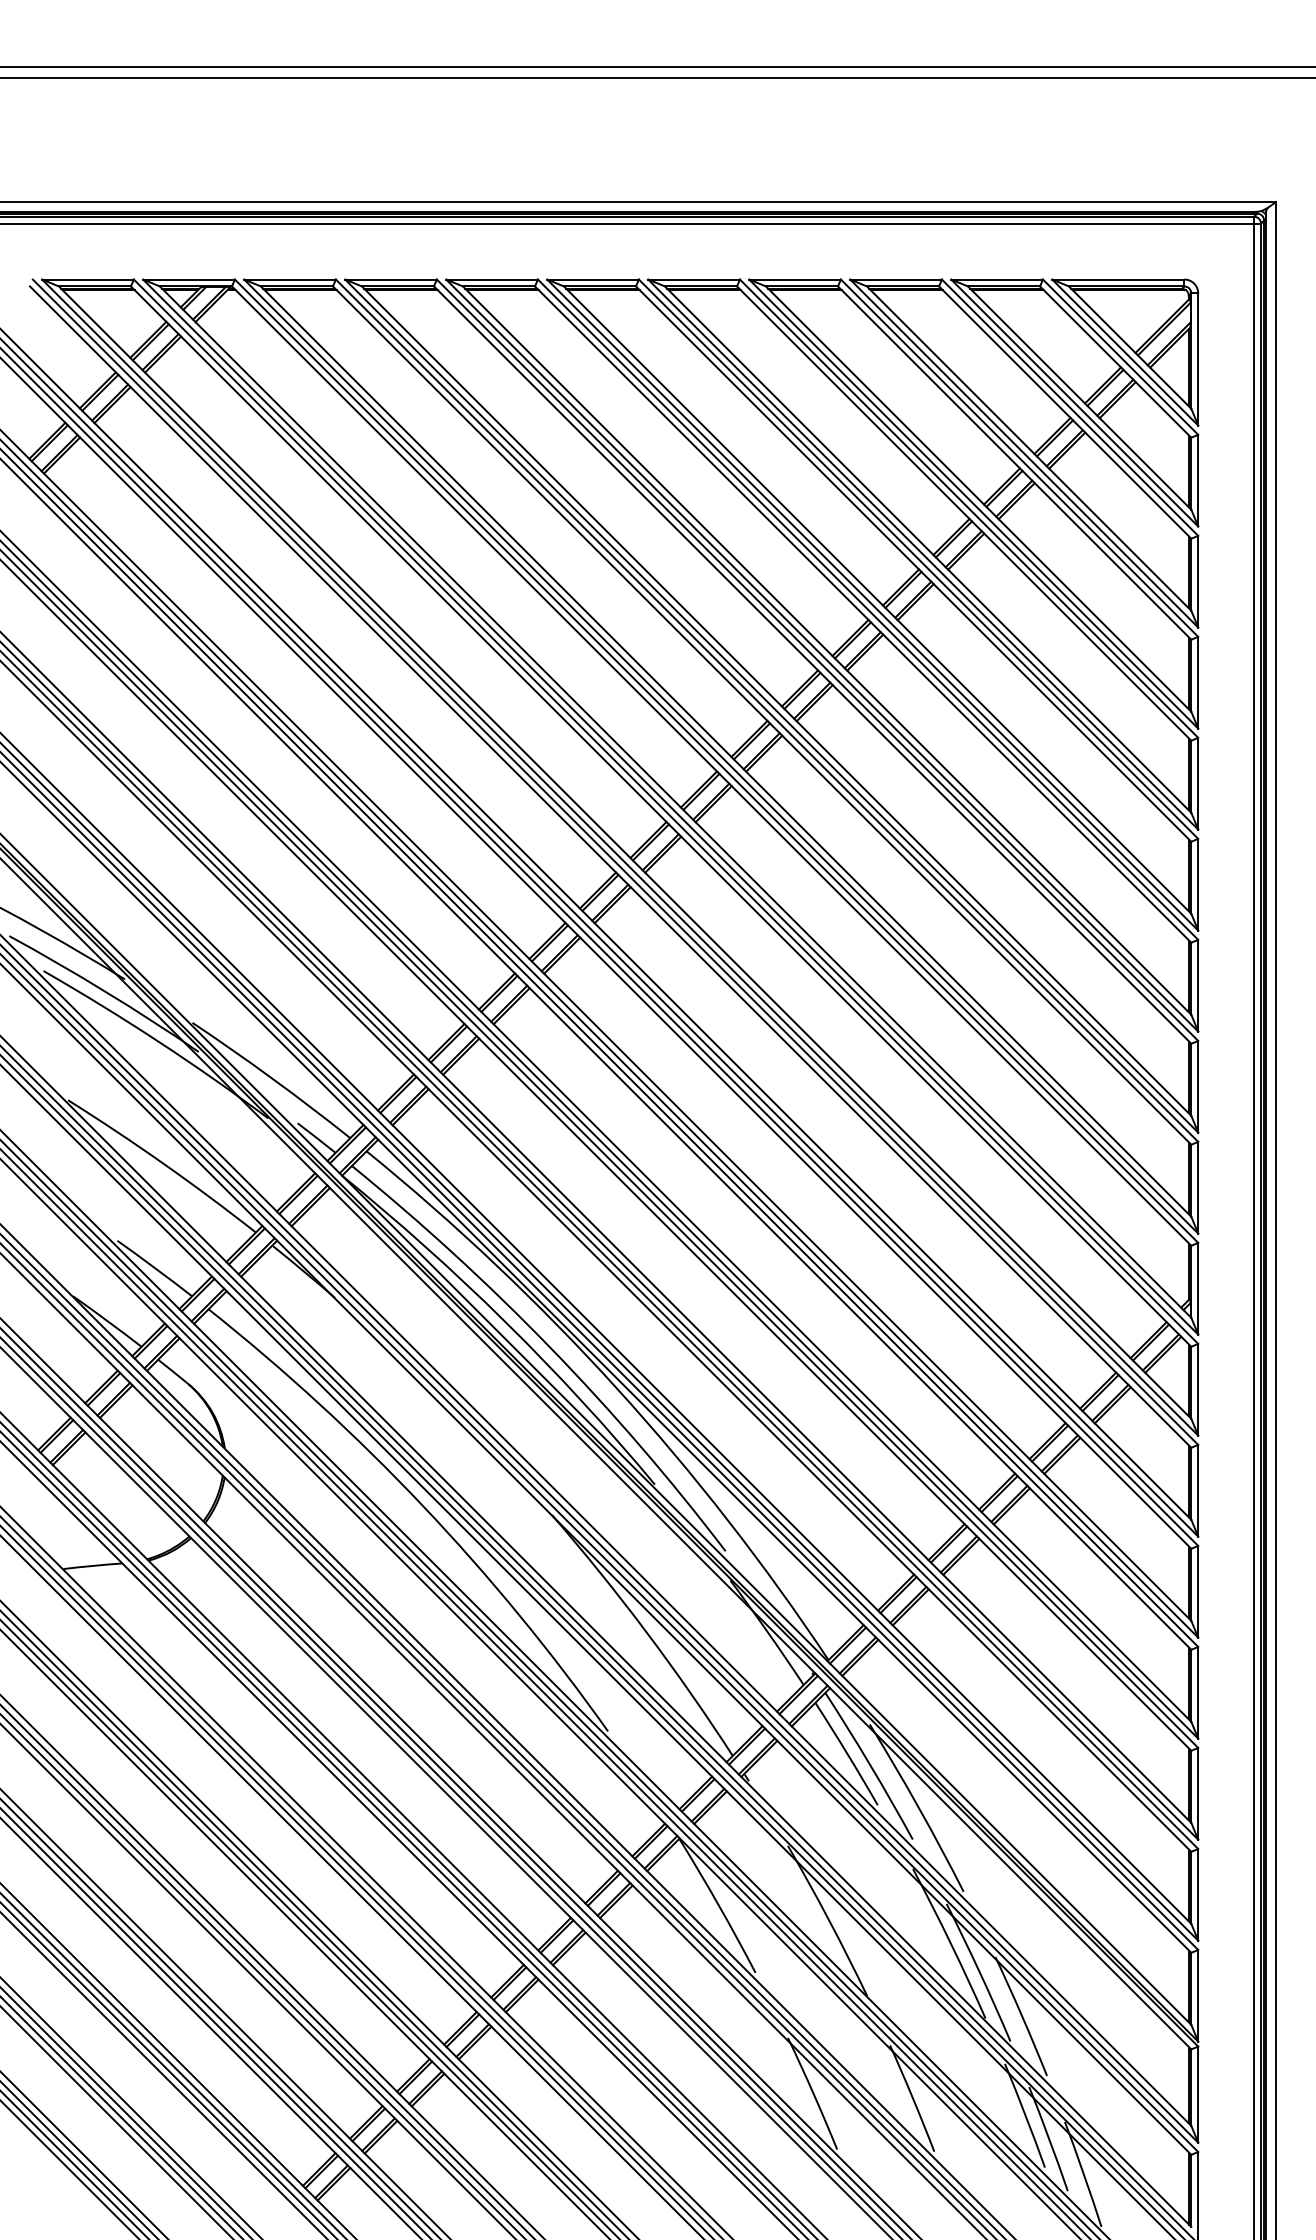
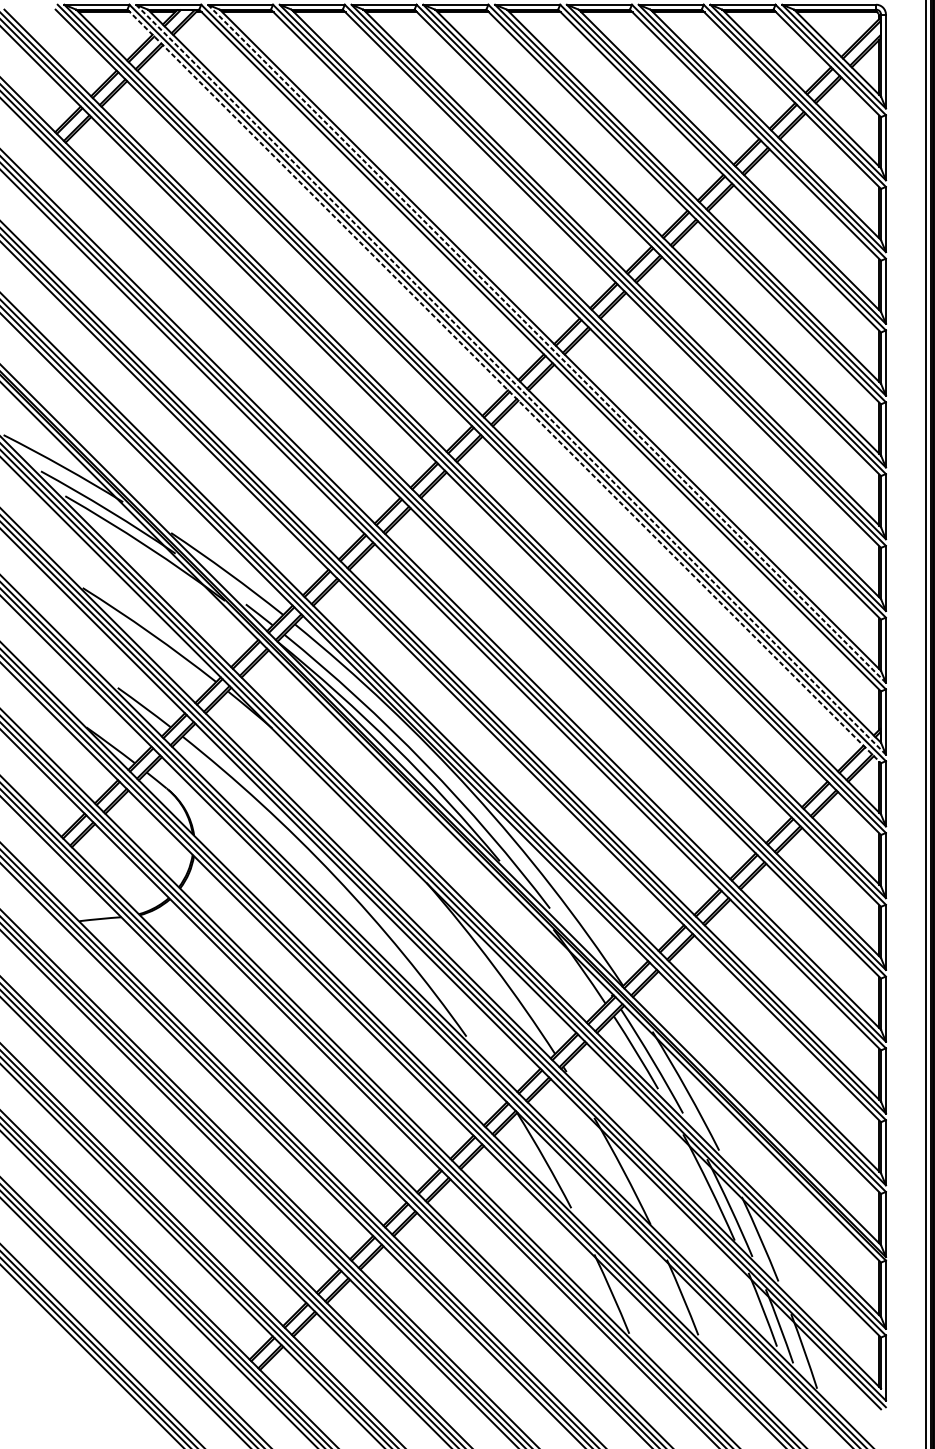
line: (721, 756) -> (547, 343), solid -> dashed
line: (670, 806) -> (510, 379), solid -> dashed
line: (661, 816) -> (504, 386), solid -> dashed

